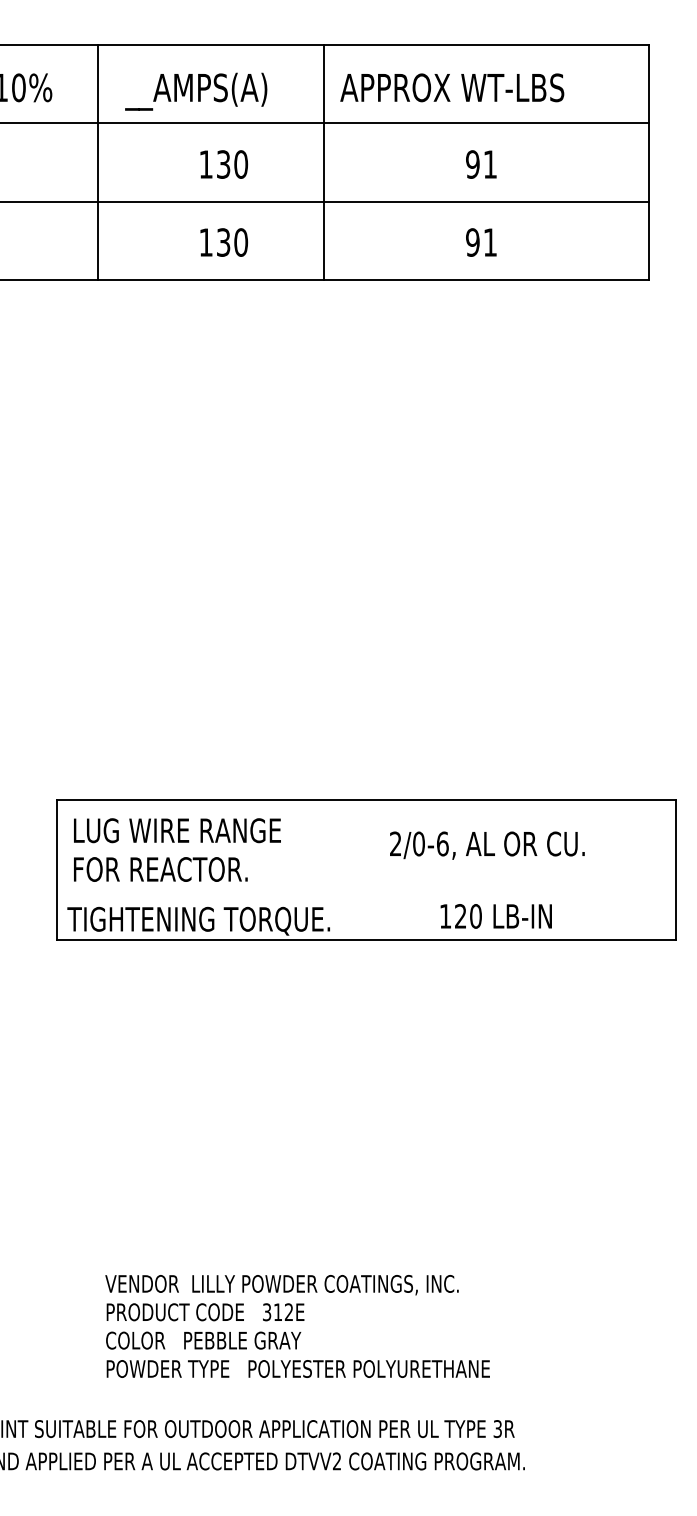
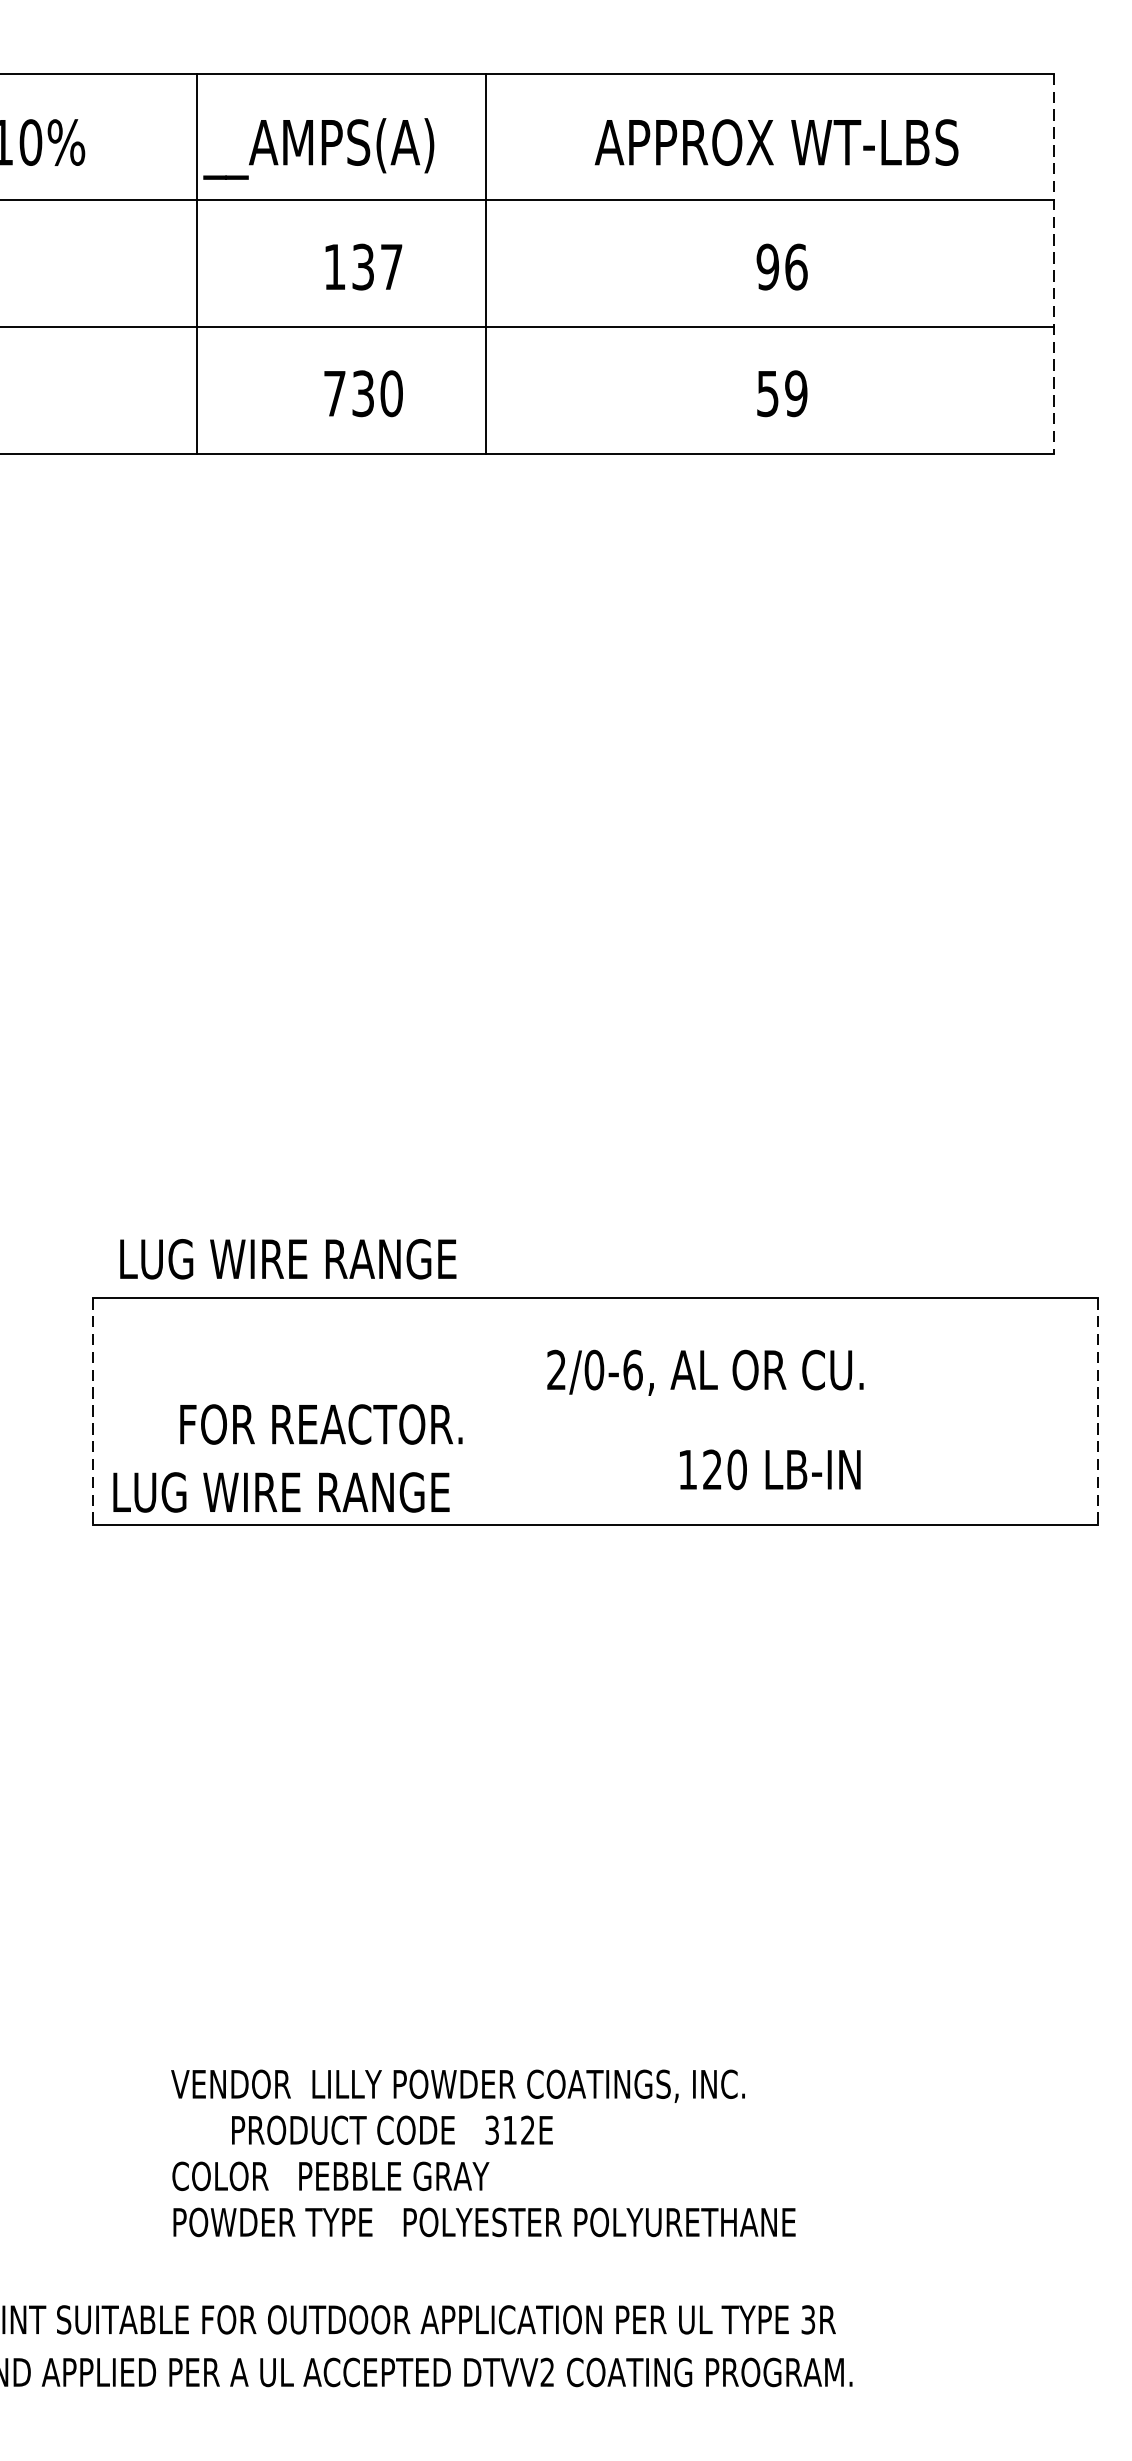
text: (452, 87) -> (777, 142), moved
line: (98, 162) -> (197, 263), moved
line: (324, 162) -> (486, 263), moved
line: (649, 162) -> (1054, 263), solid -> dashed
text: (241, 164) -> (392, 267), 130 -> 137
text: (490, 164) -> (796, 267), 91 -> 96
text: (205, 242) -> (333, 393), 130 -> 730
text: (481, 242) -> (781, 393), 91 -> 59
text: (177, 830) -> (288, 1258), moved
text: (487, 845) -> (705, 1372), moved
line: (57, 869) -> (93, 1411), solid -> dashed
text: (160, 869) -> (320, 1424), moved
line: (676, 869) -> (1098, 1411), solid -> dashed
text: (495, 916) -> (768, 1469), moved
text: (198, 920) -> (322, 1494), TIGHTENING TORQUE. -> LUG WIRE RANGE
text: (205, 1312) -> (392, 2130), moved

